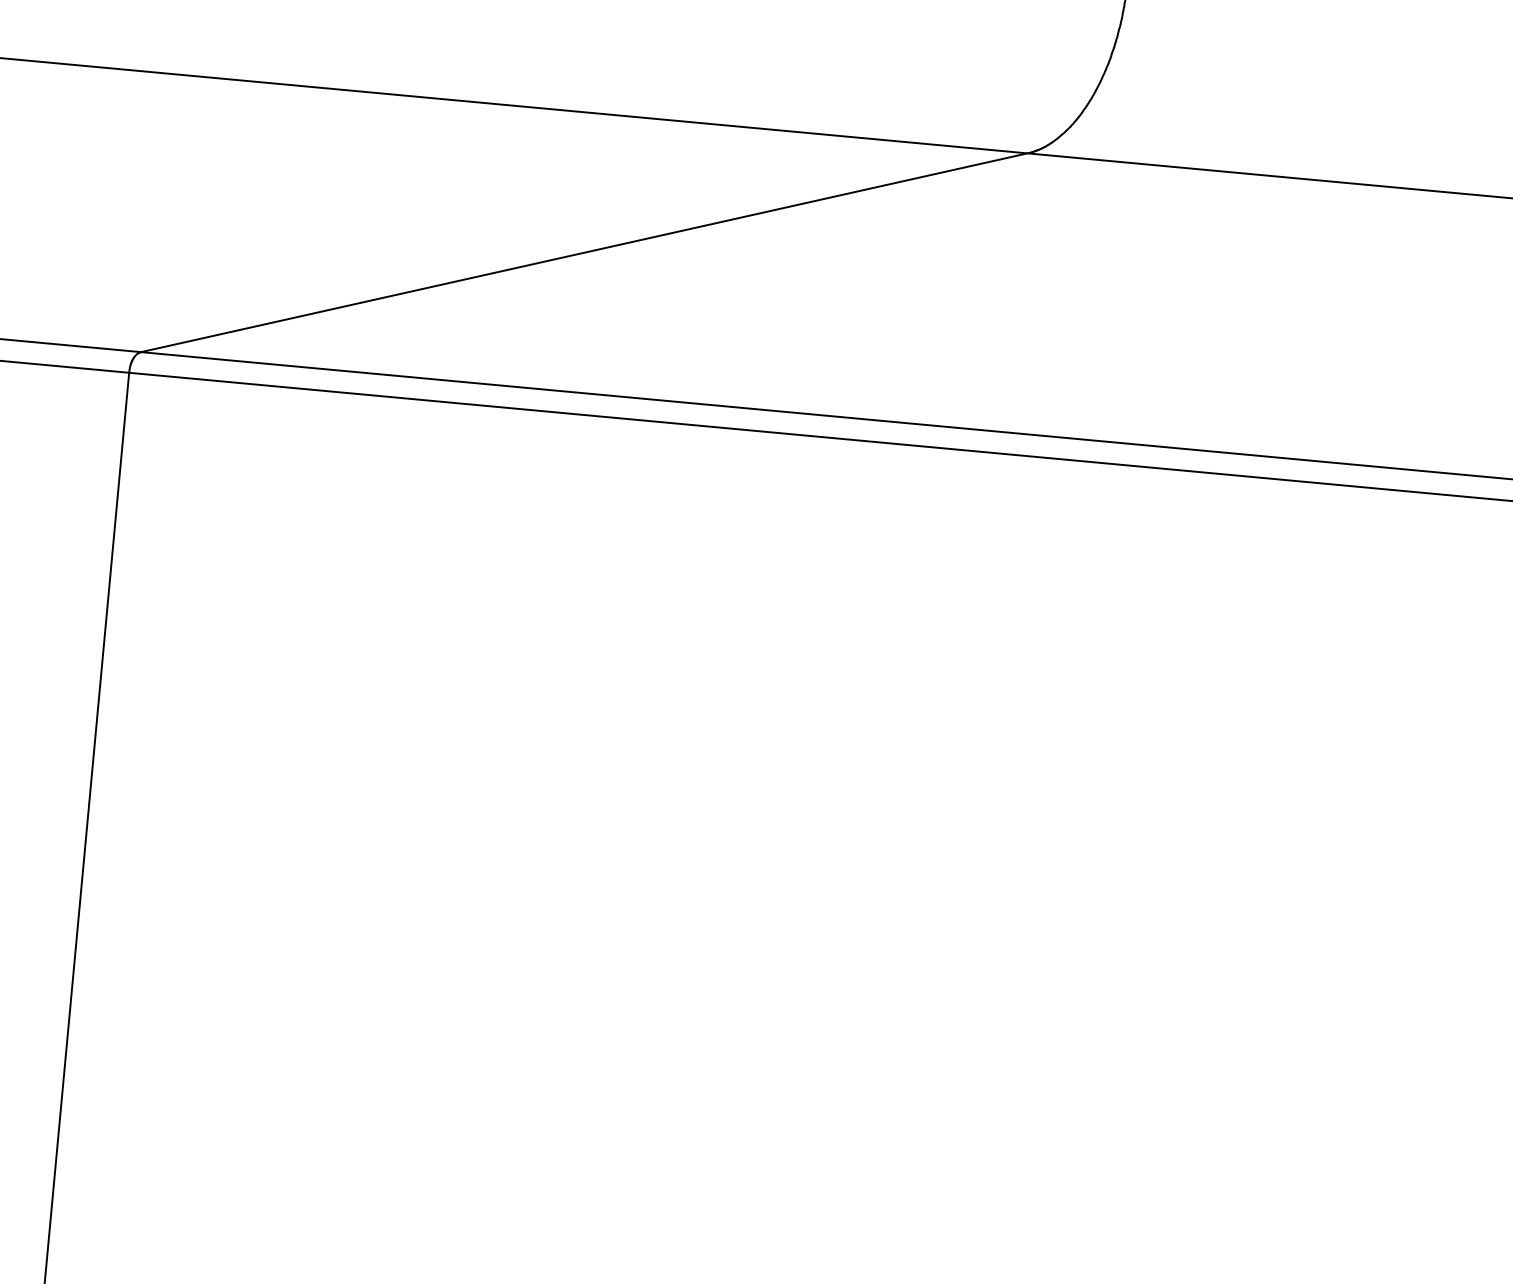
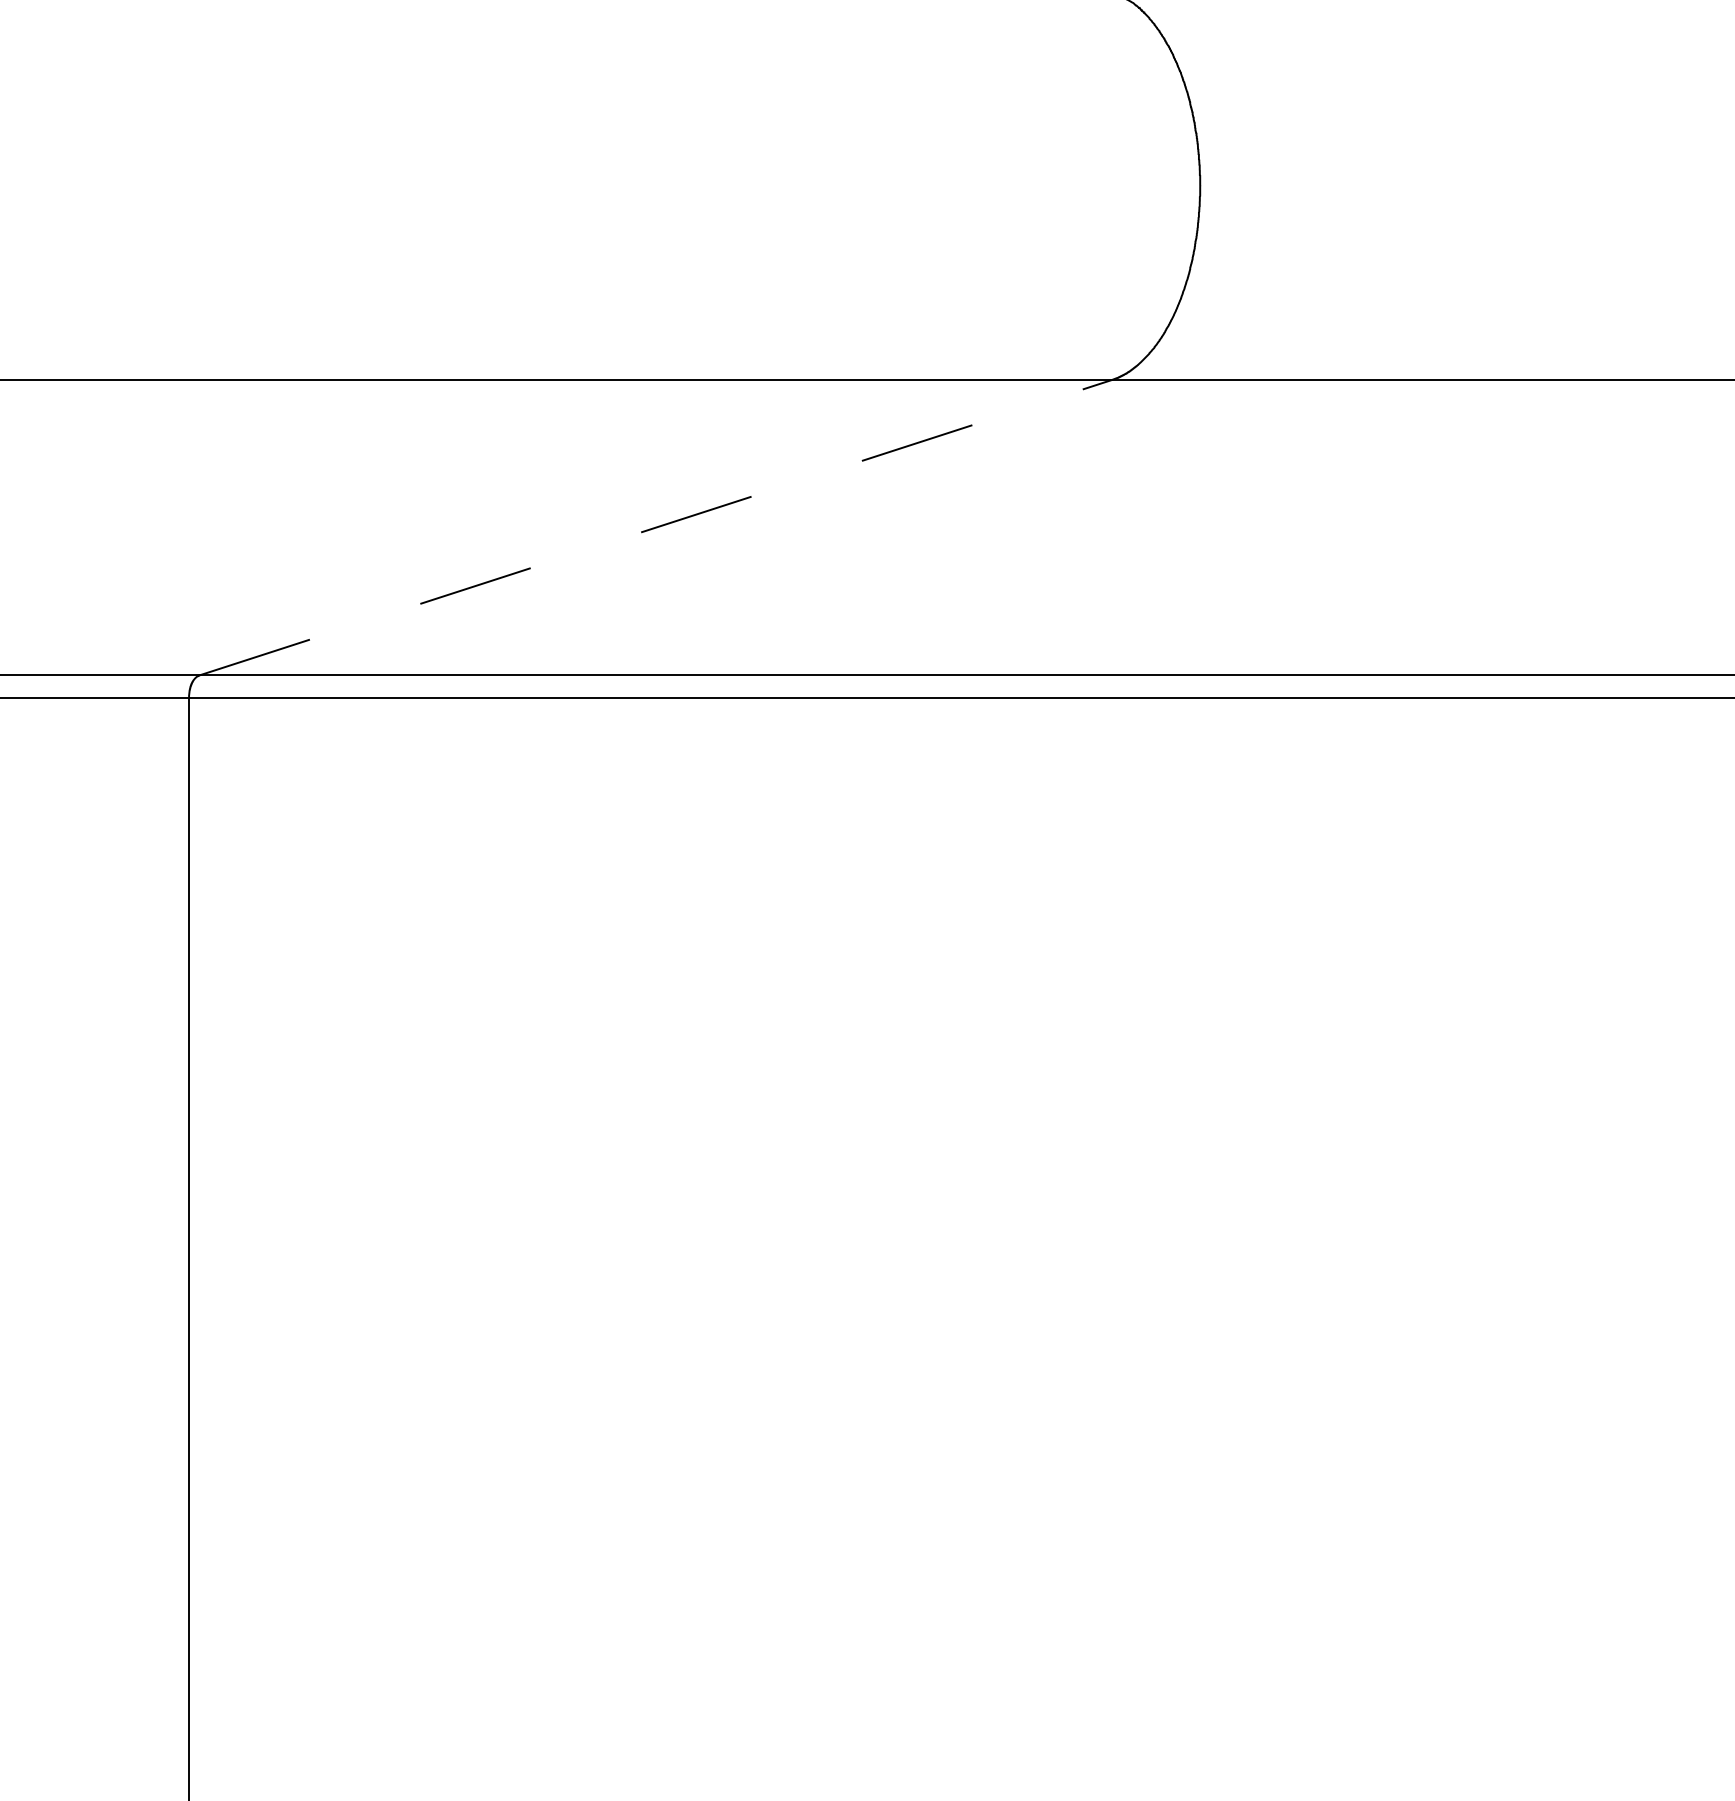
line: (585, 252) -> (656, 527), solid -> dashed

